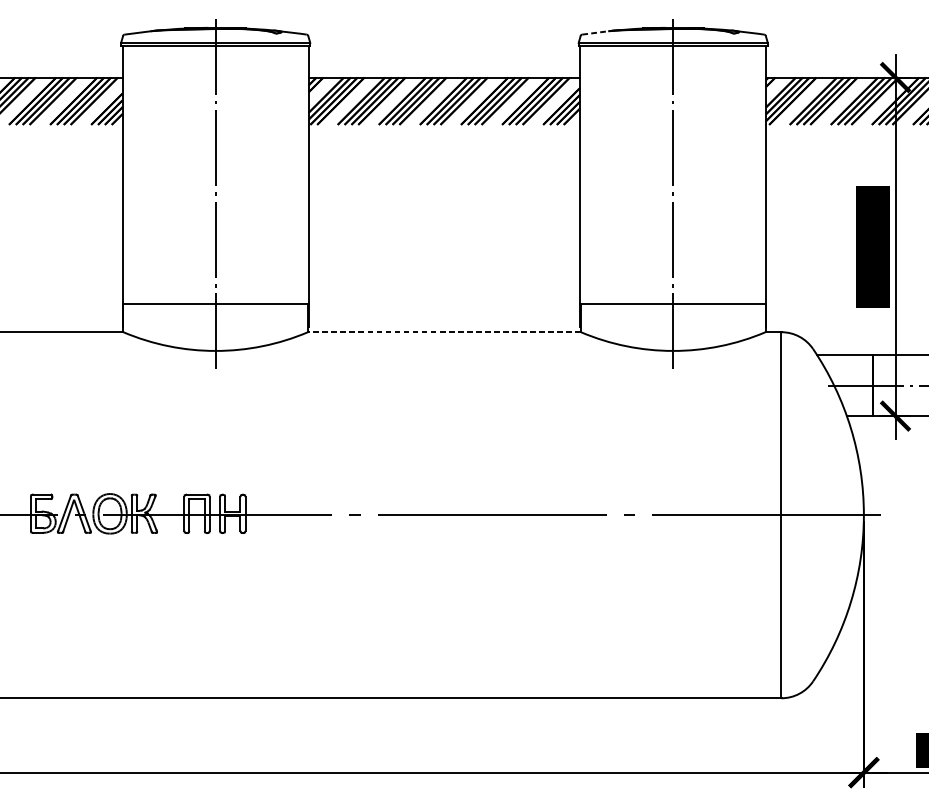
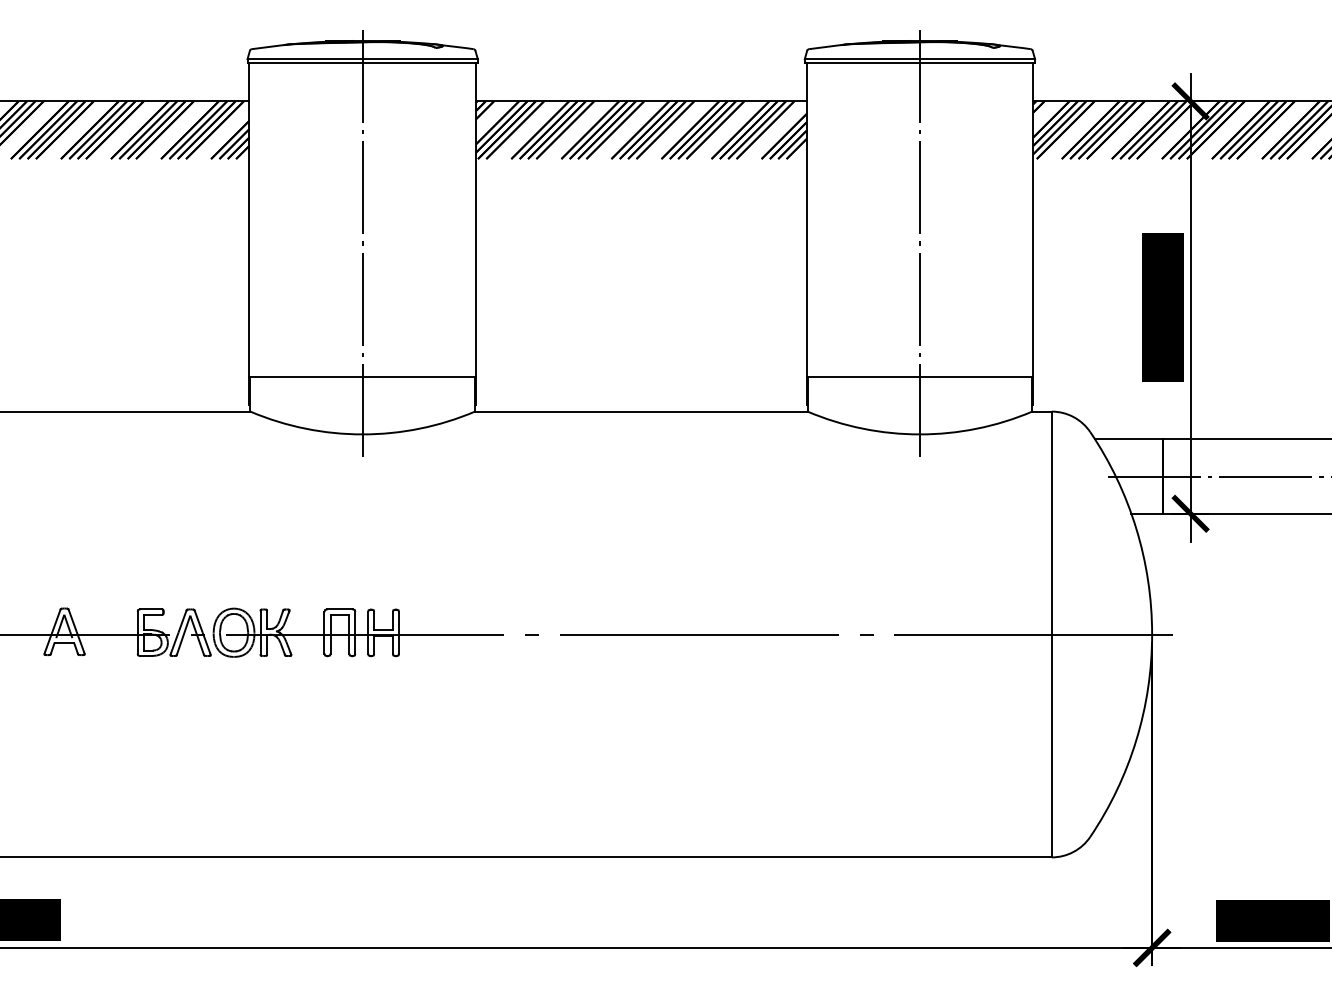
line: (597, 32) -> (827, 46), dashed -> solid
line: (443, 332) -> (640, 411), dashed -> solid

